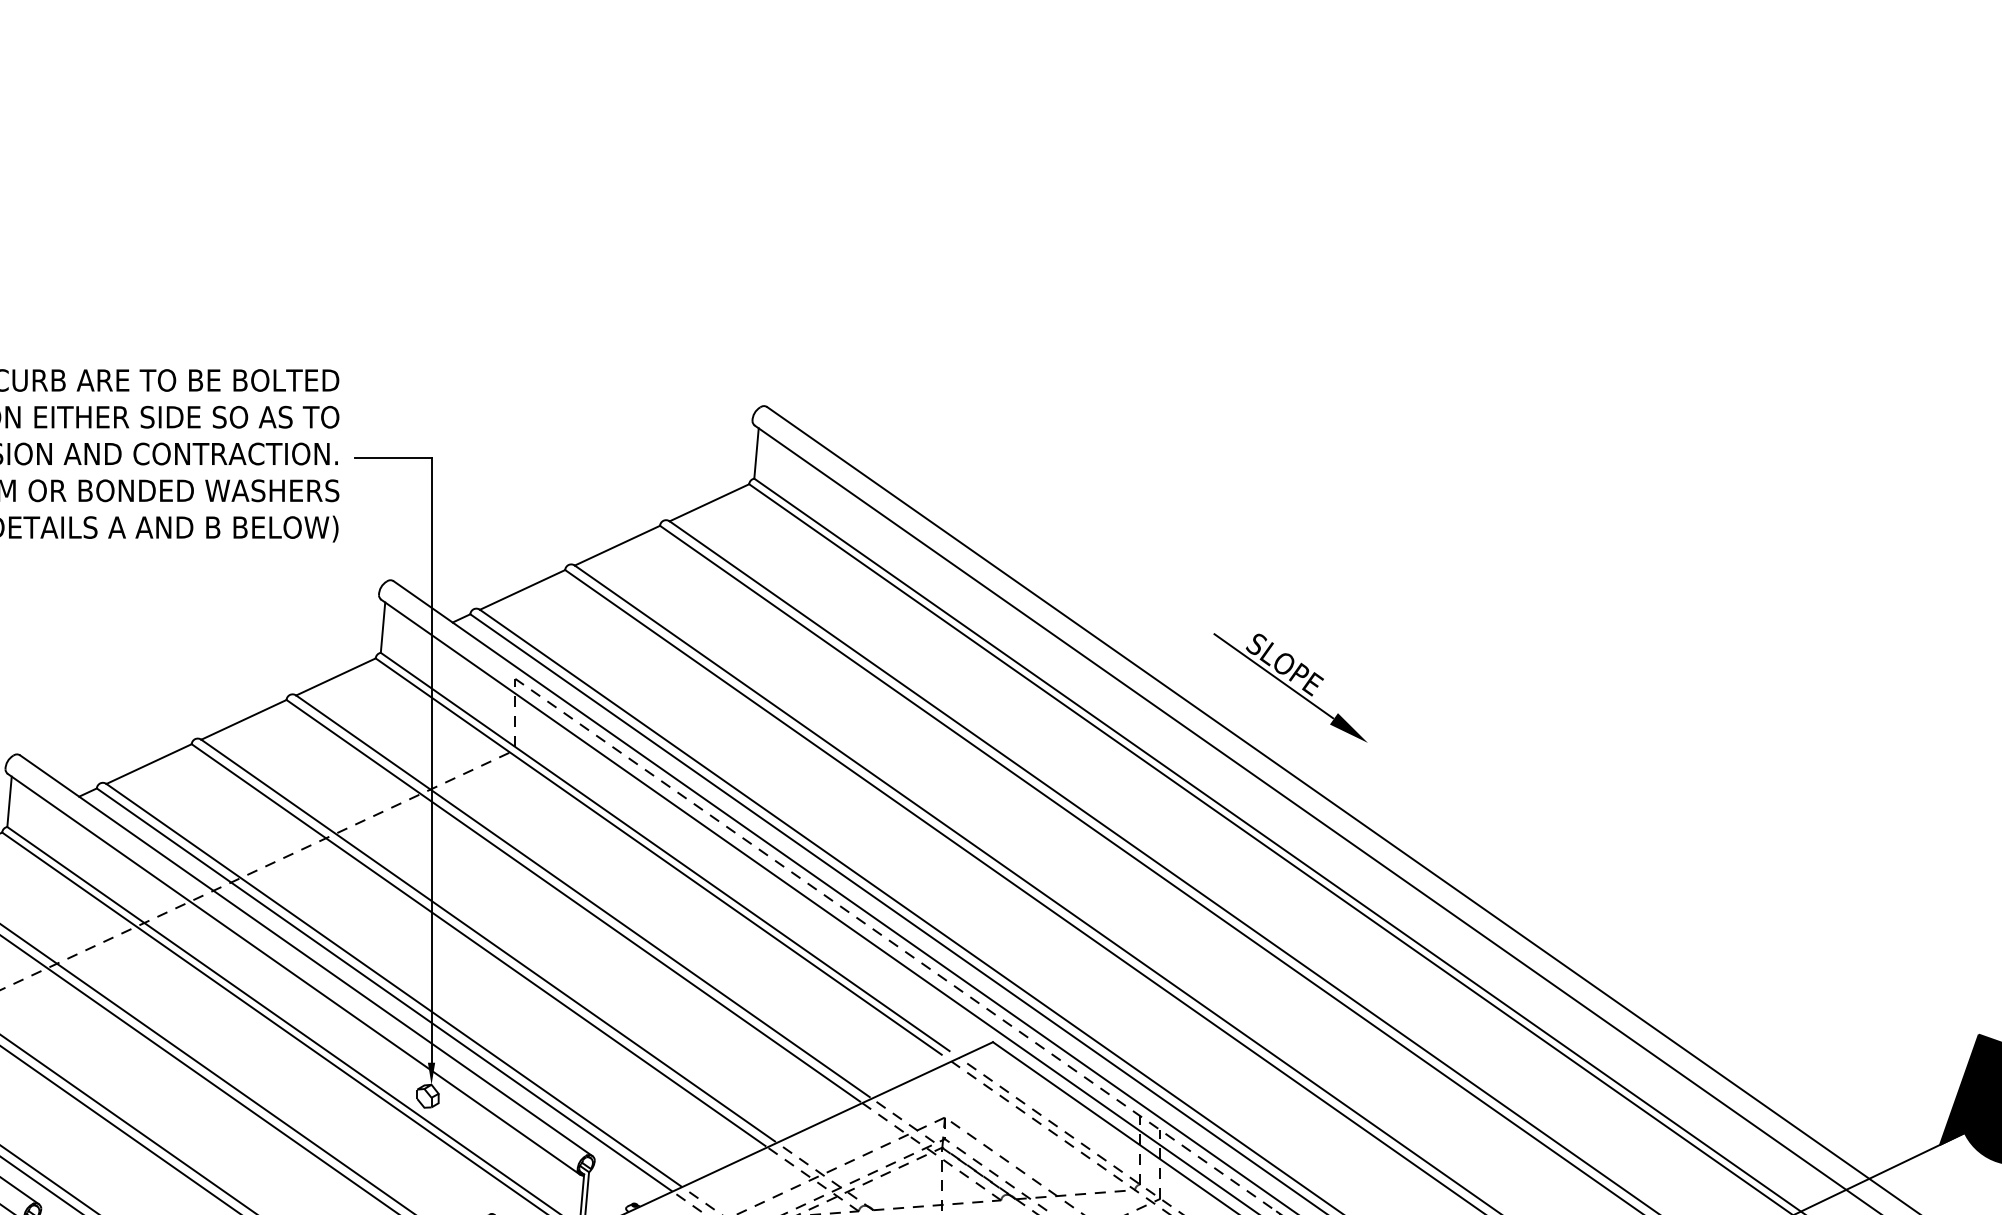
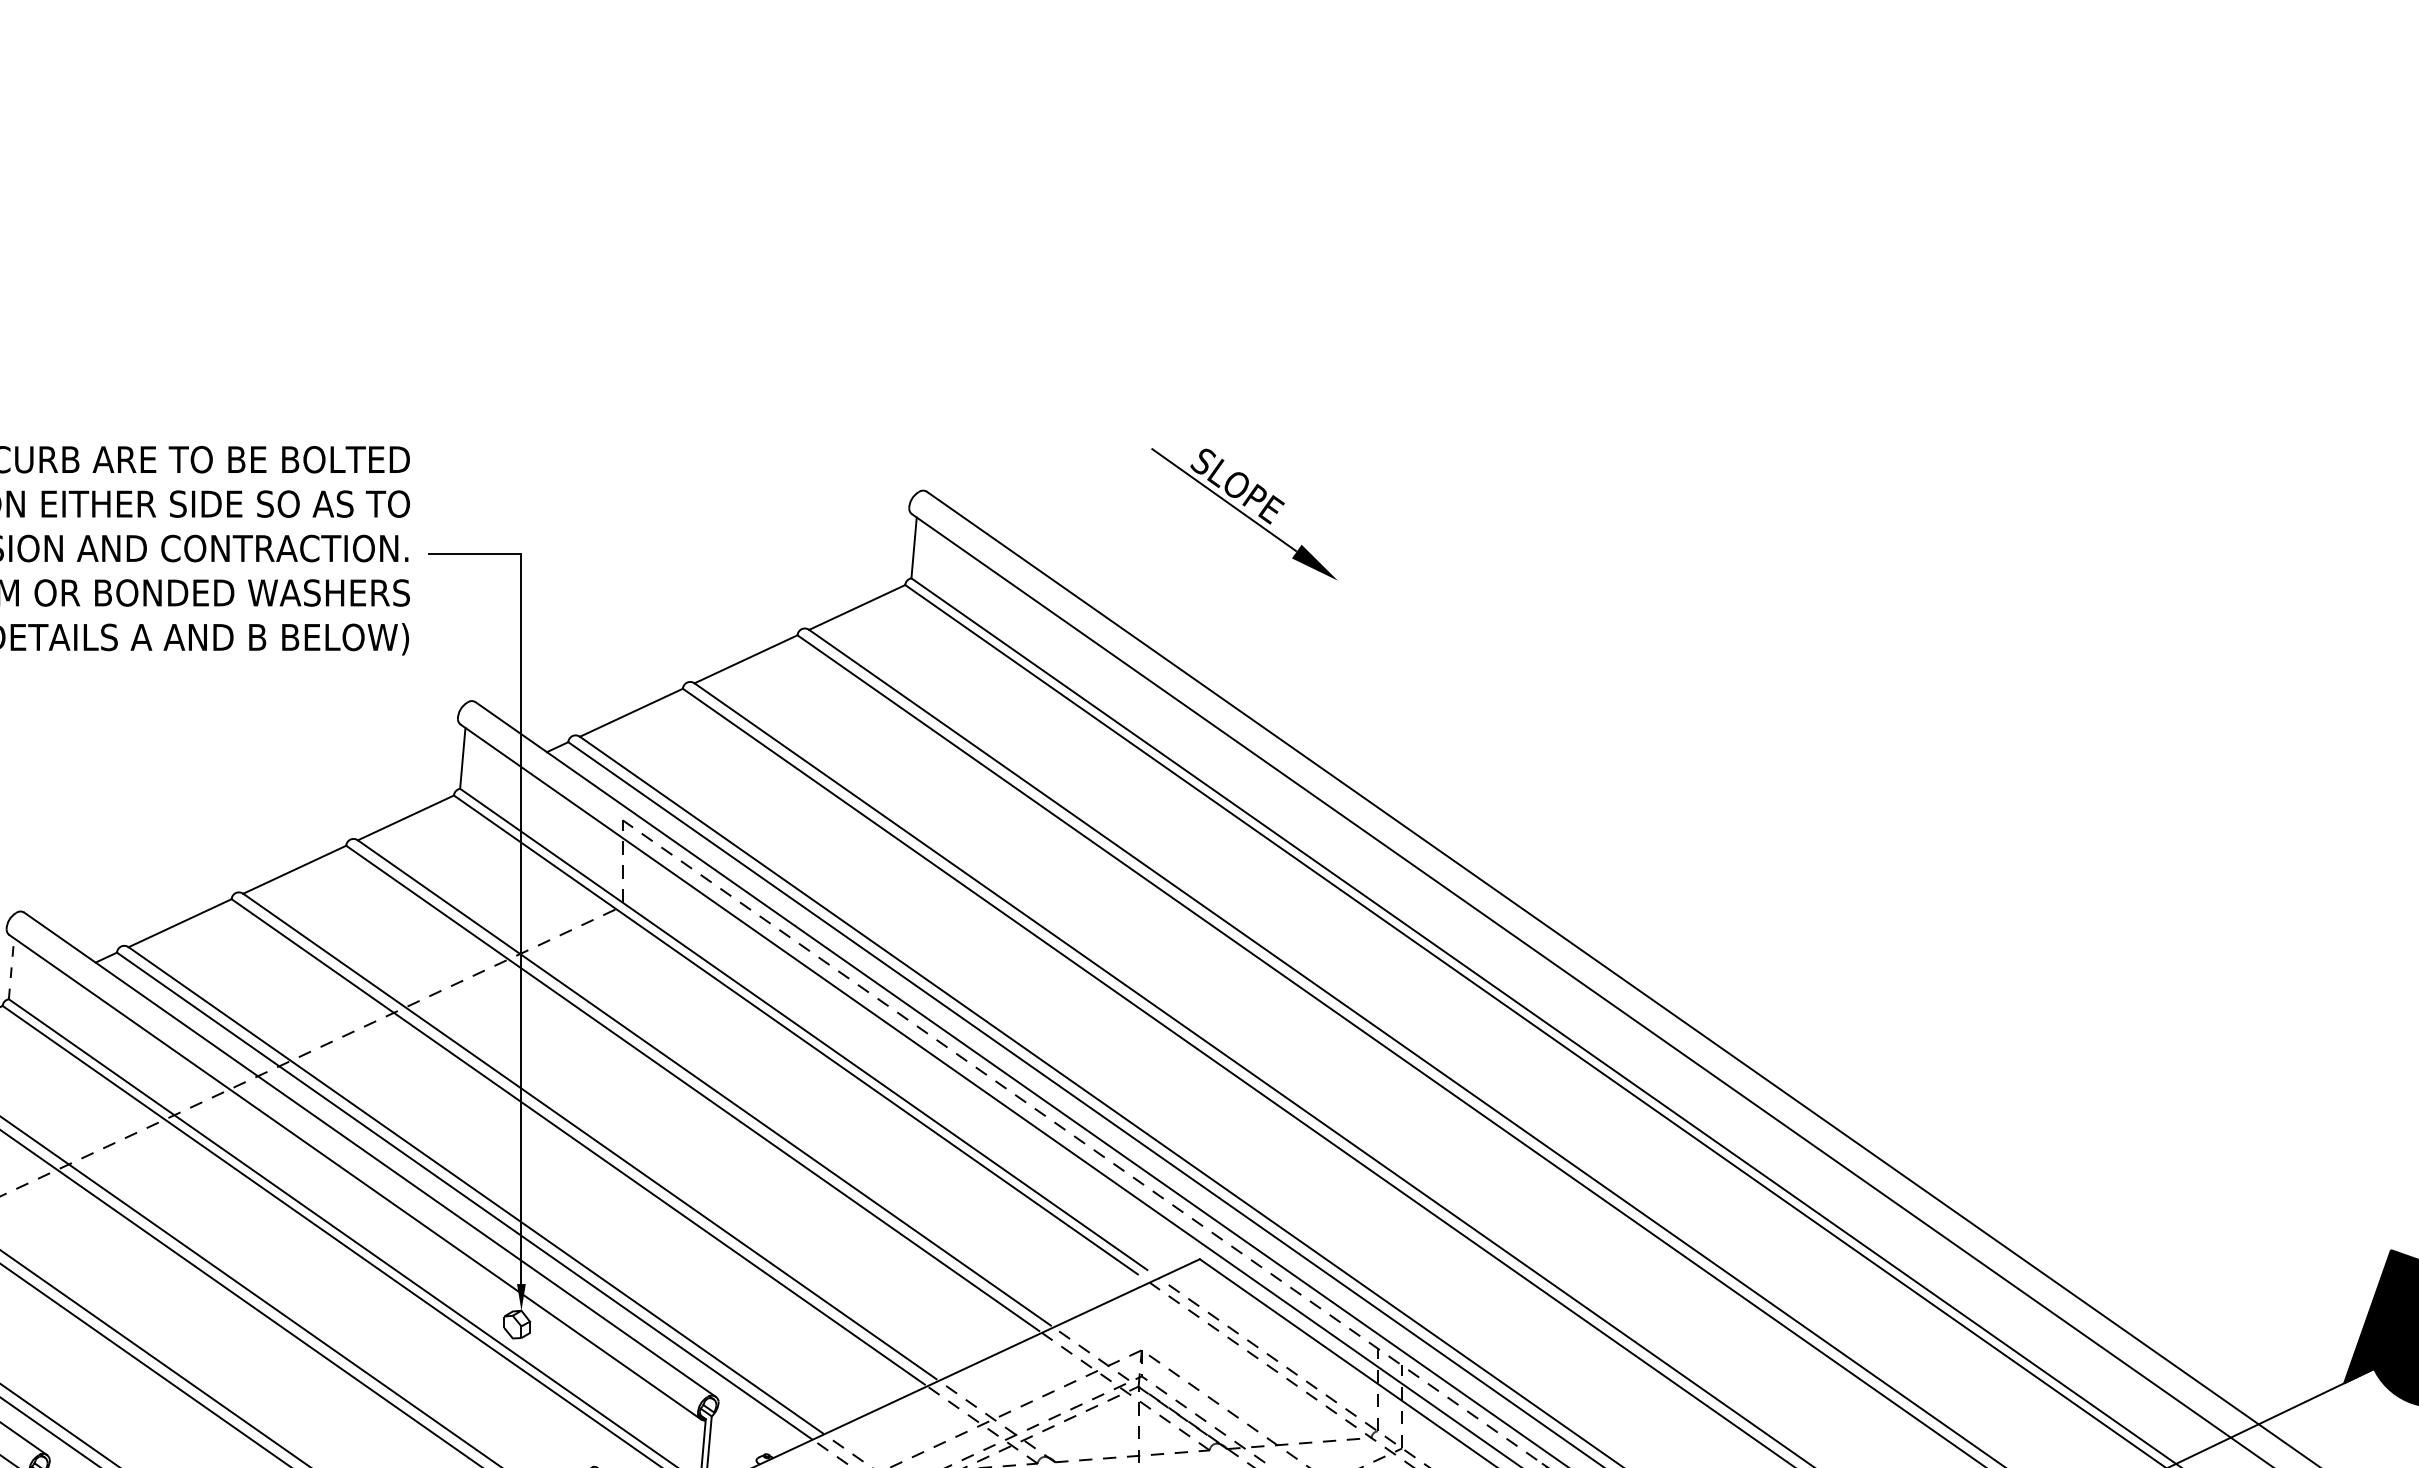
part: (1290, 688) -> (1244, 514), moved
line: (9, 801) -> (11, 968), solid -> dashed

